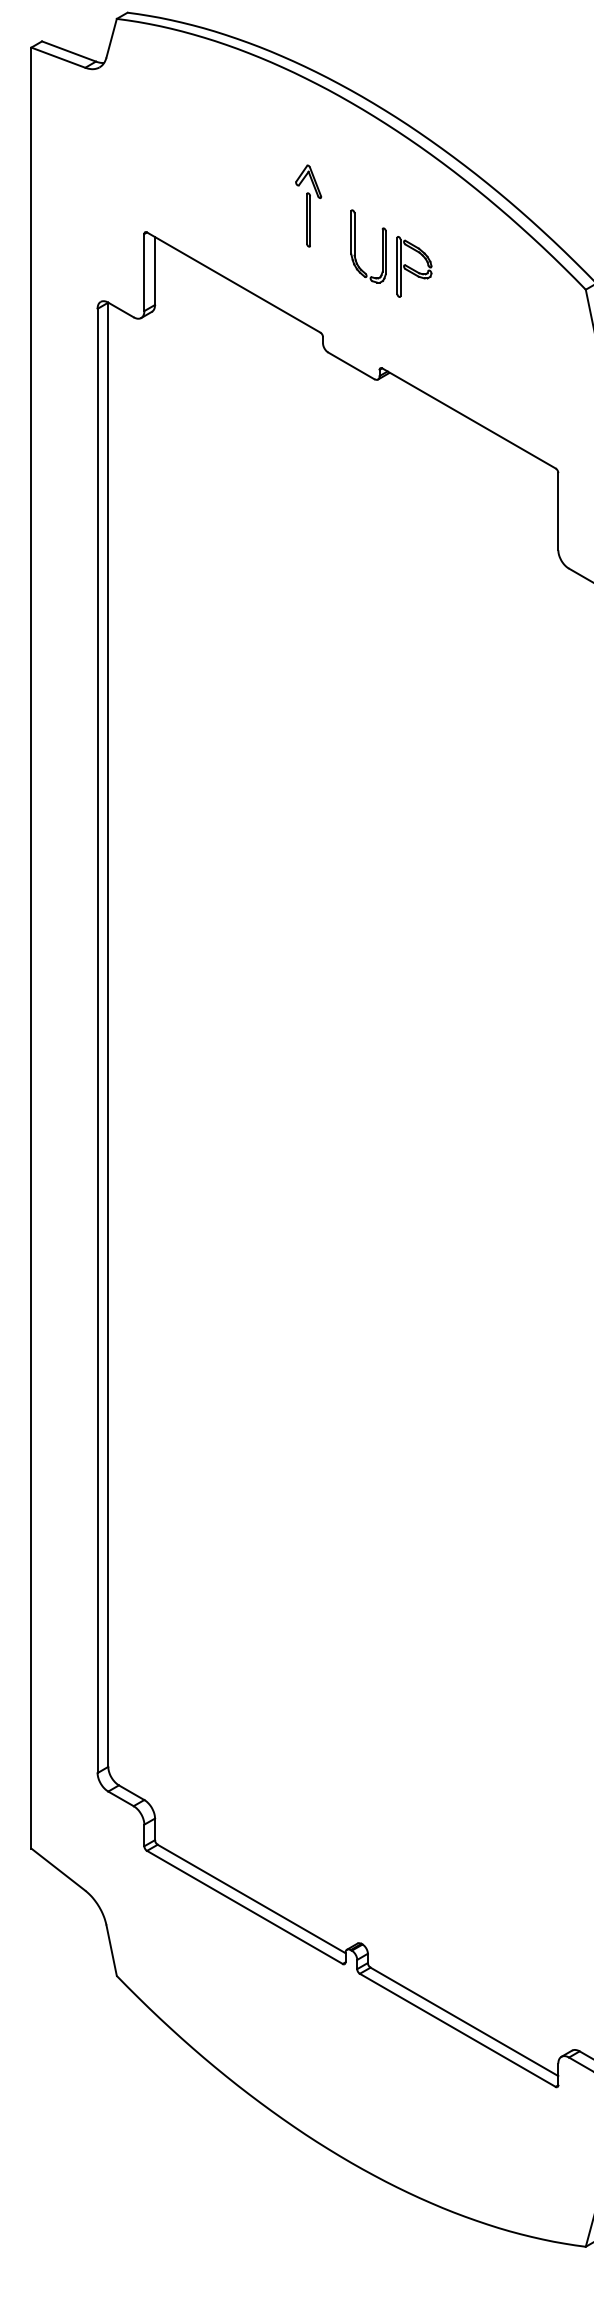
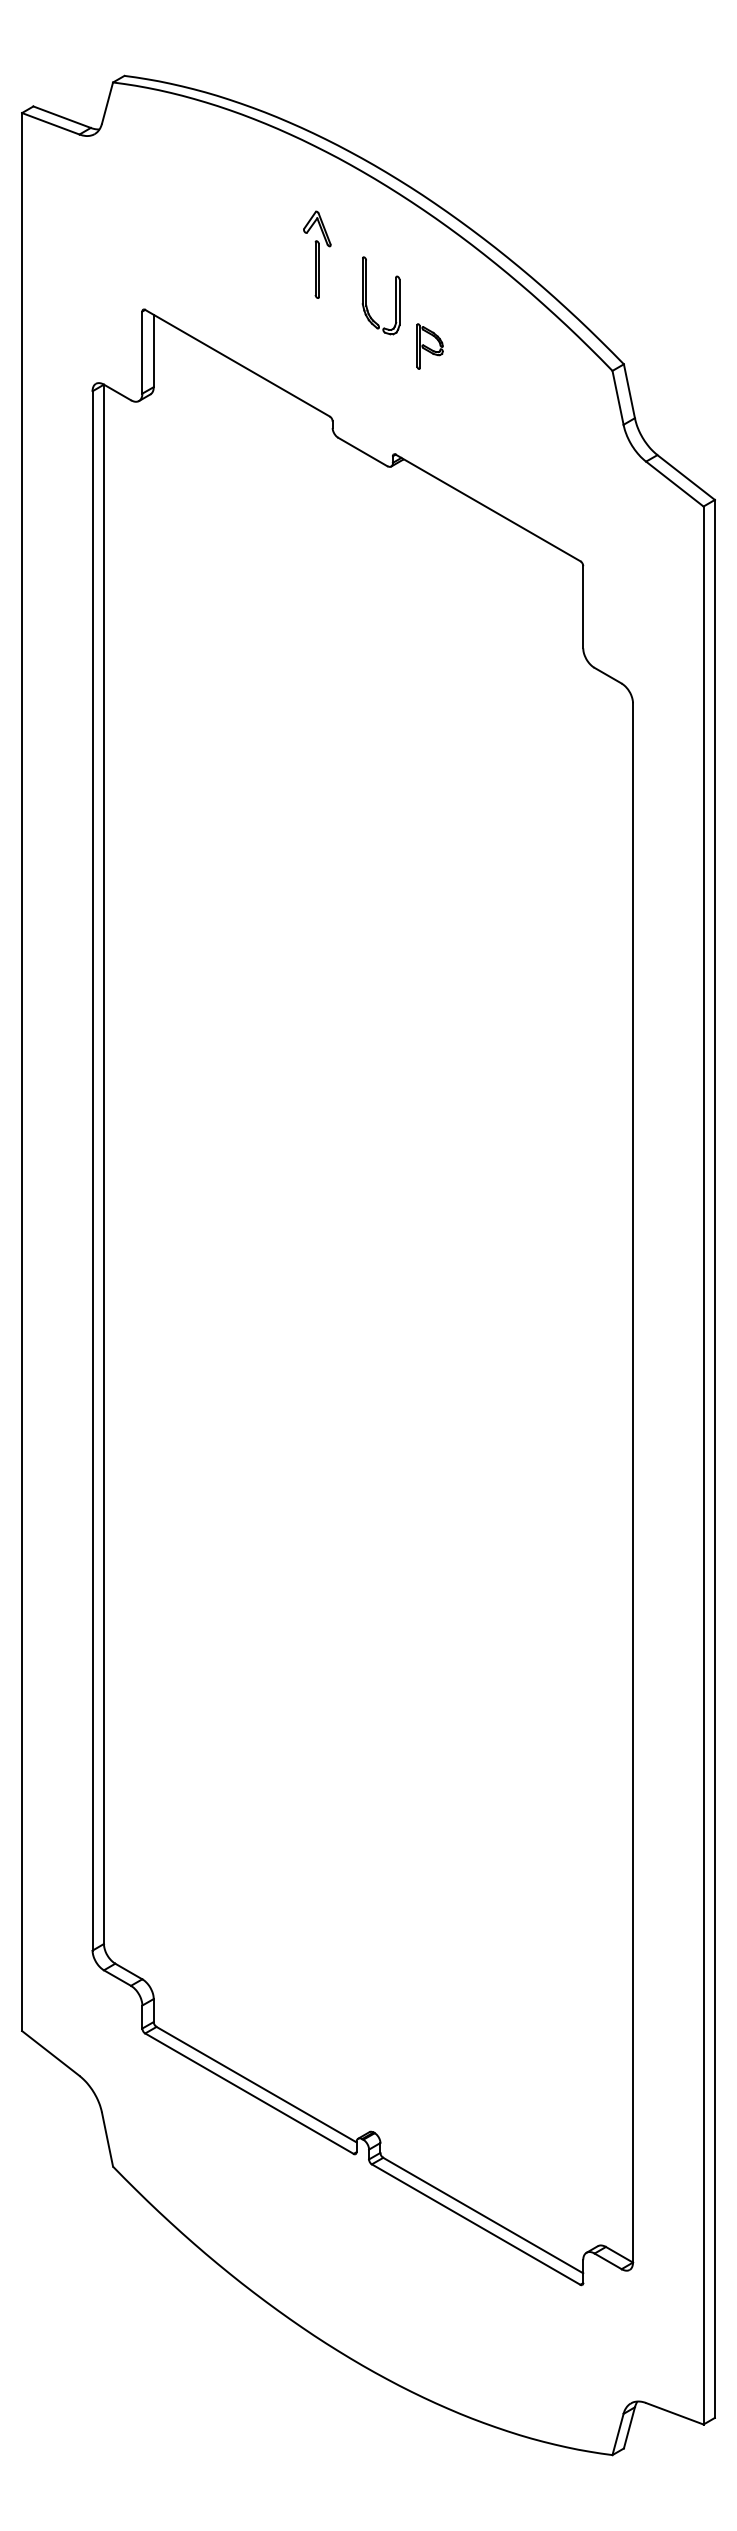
part: (308, 205) -> (317, 254), moved
part: (354, 246) -> (366, 295), moved
part: (414, 266) -> (430, 346), size x0.7

